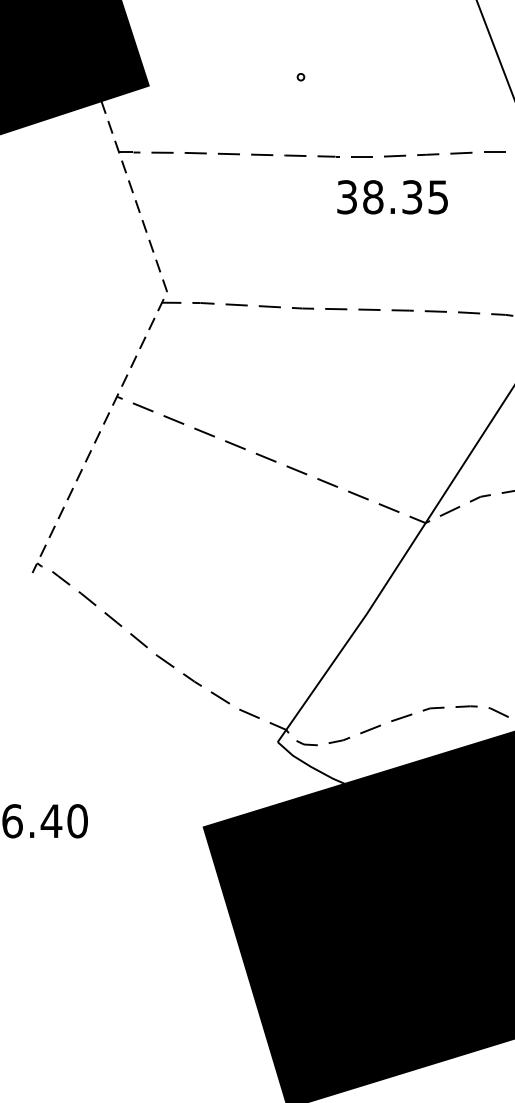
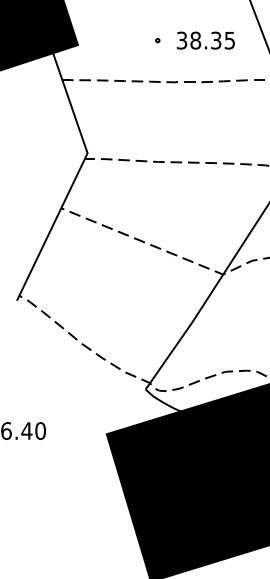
text: (391, 197) -> (205, 40), moved
line: (144, 341) -> (75, 179), dashed -> solid

